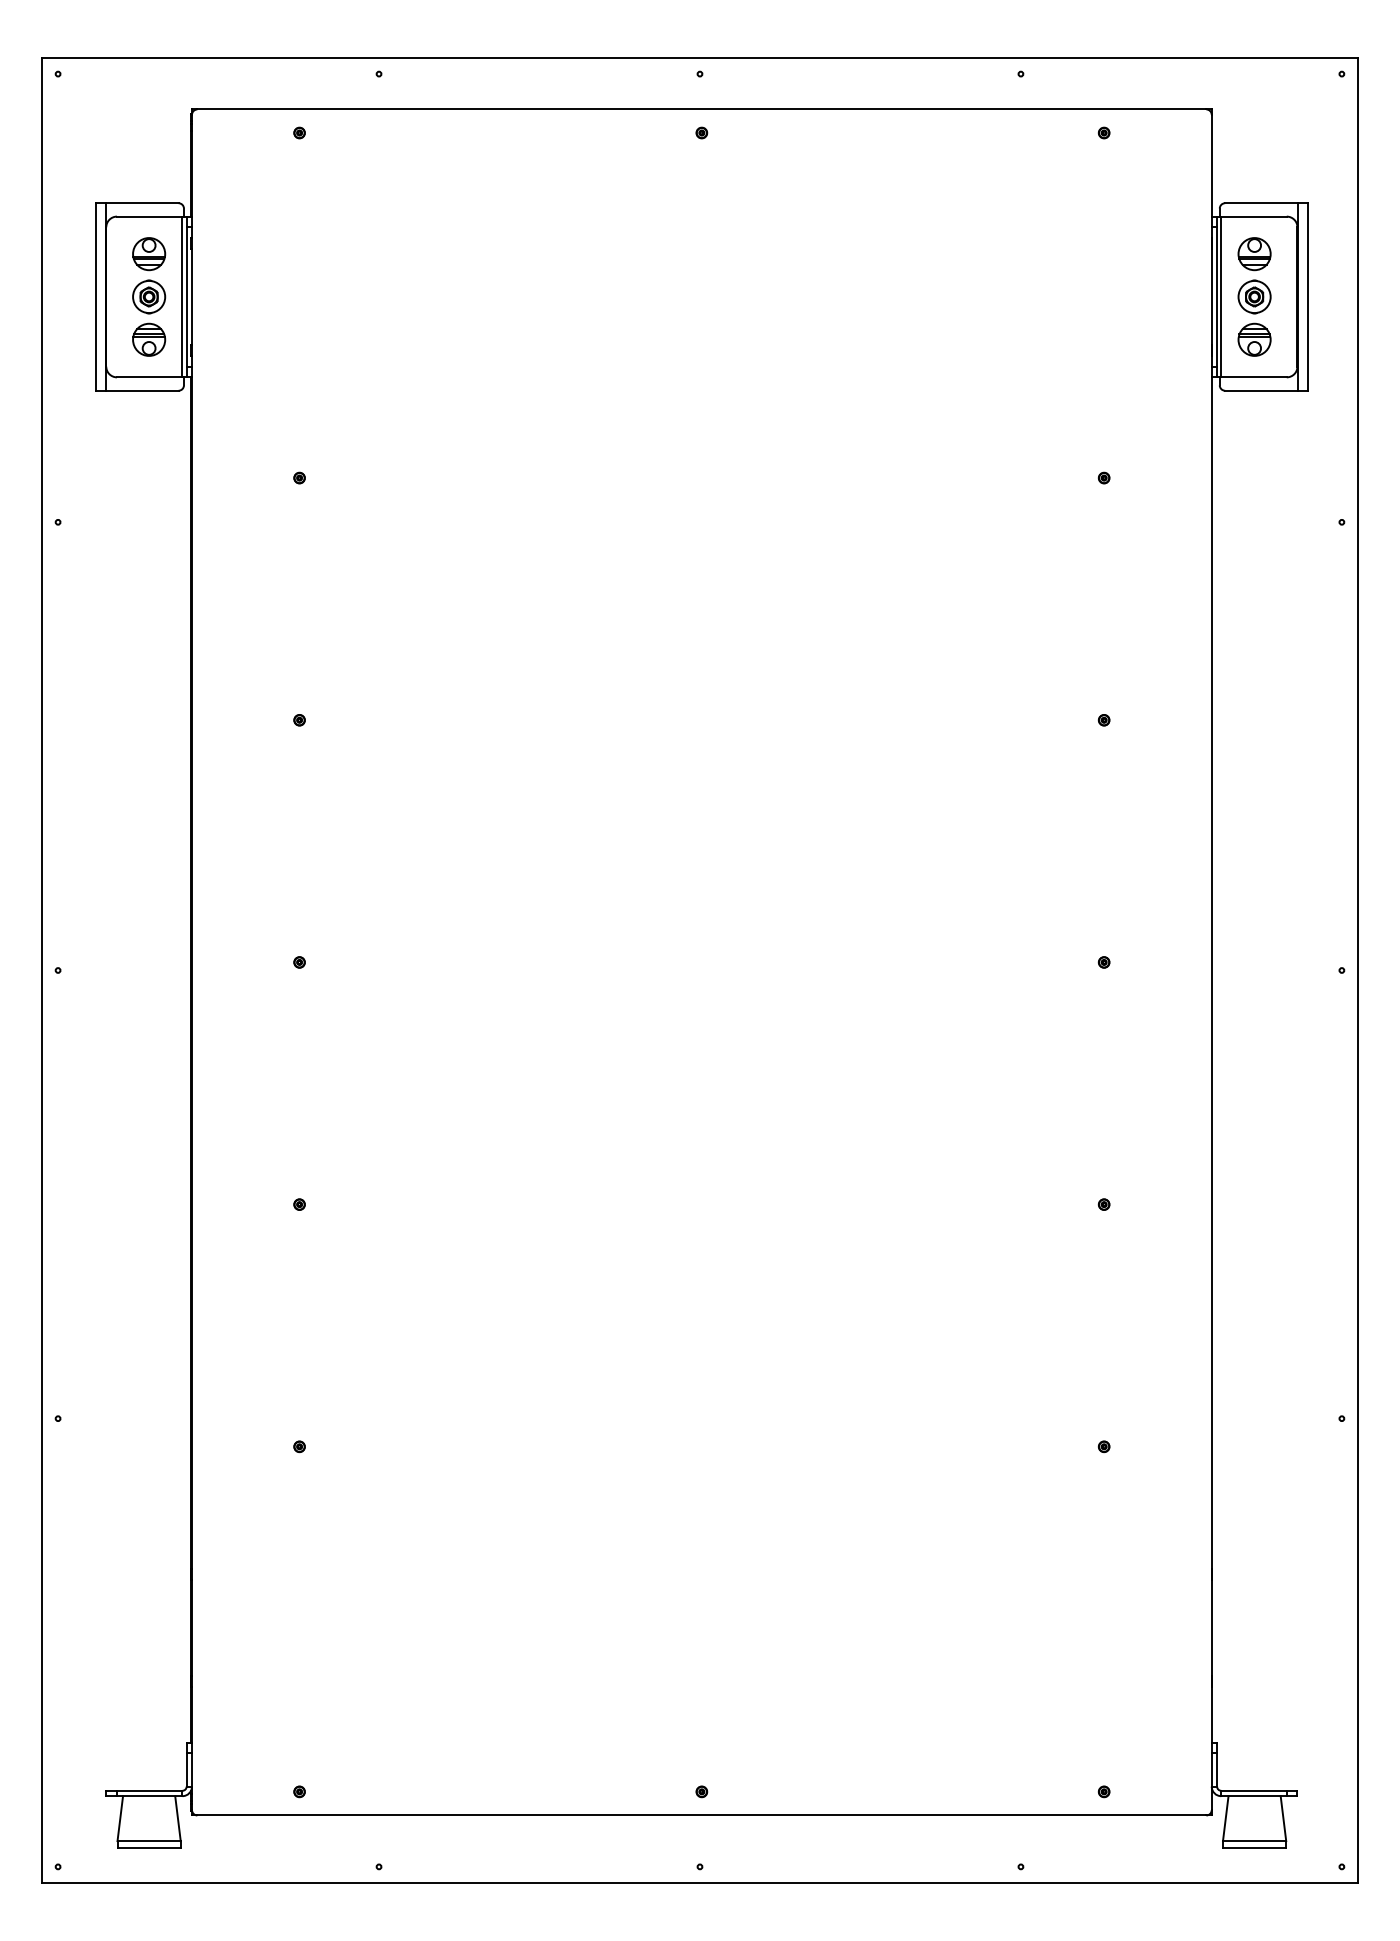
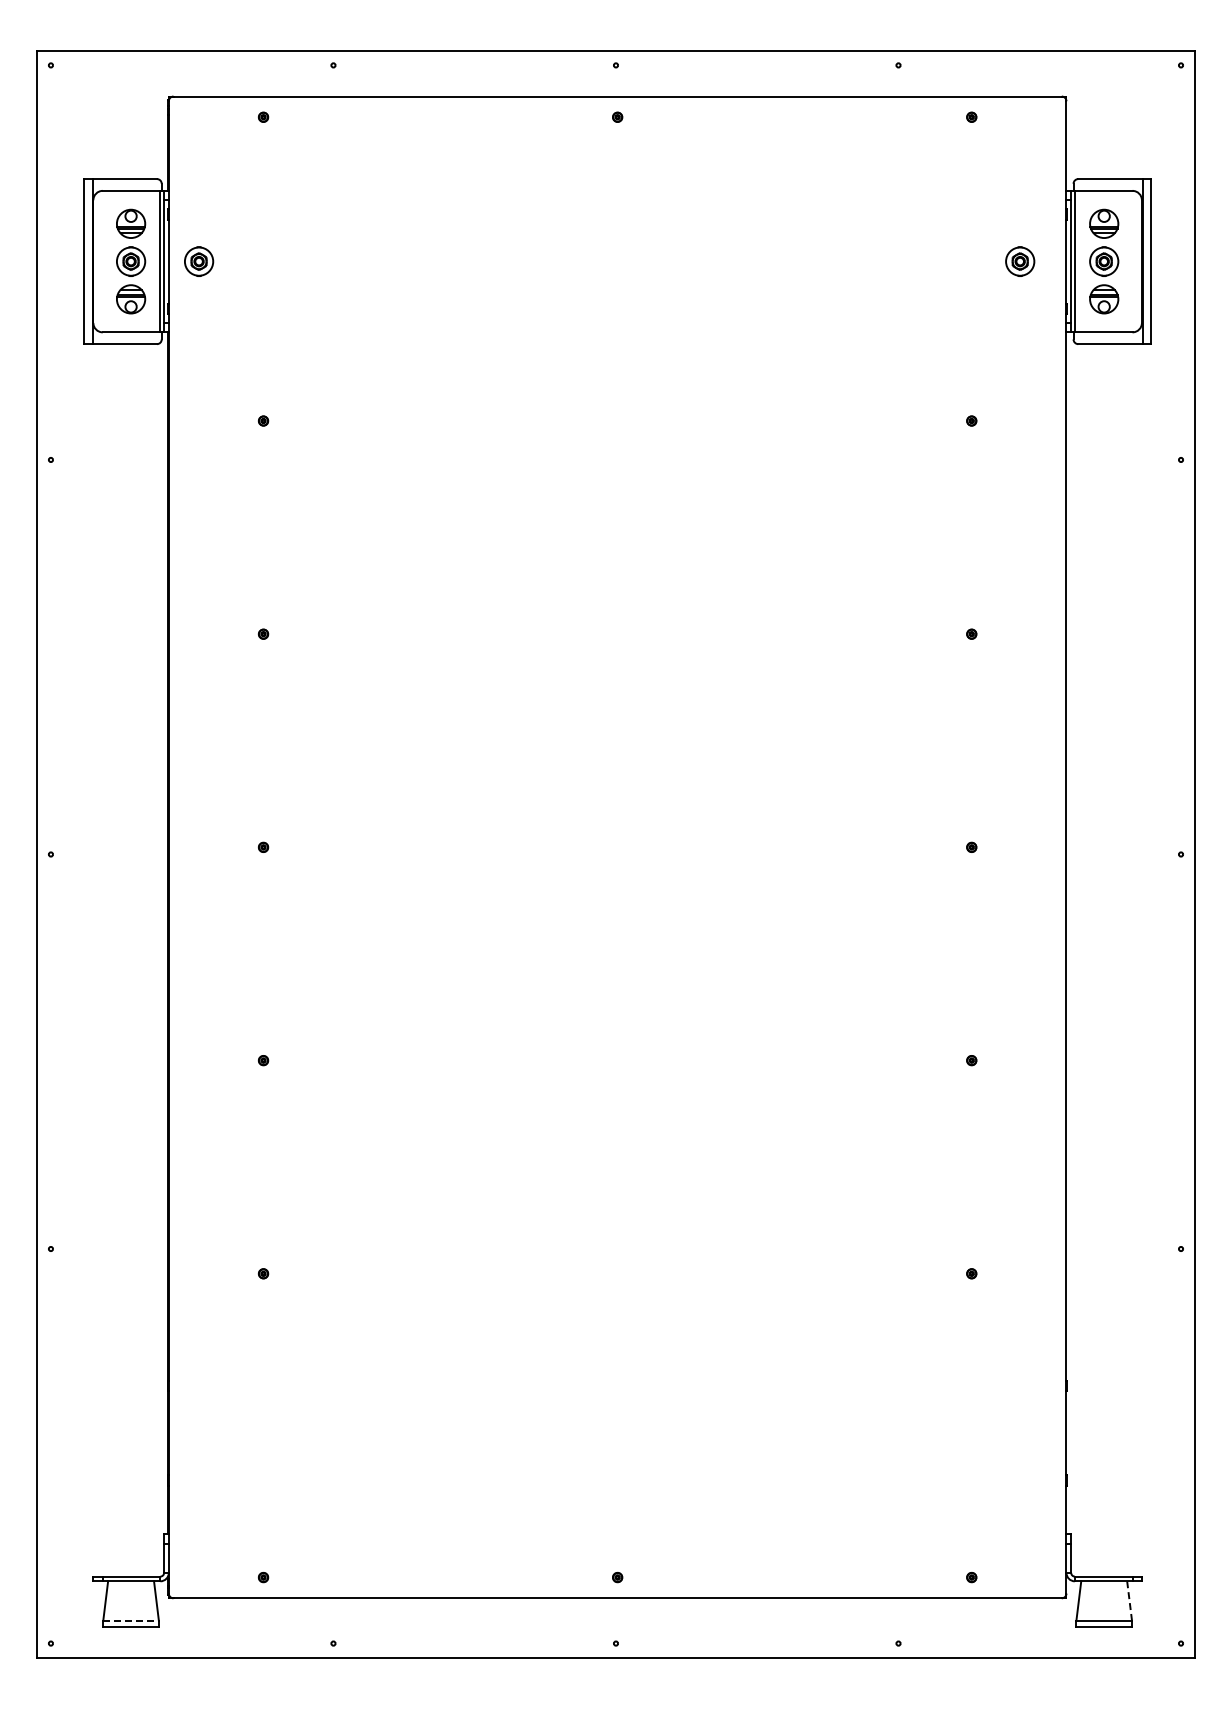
part: (226, 296) -> (199, 261), added
part: (1159, 296) -> (1020, 261), added
line: (1283, 1819) -> (1129, 1601), solid -> dashed
line: (149, 1840) -> (131, 1620), solid -> dashed

